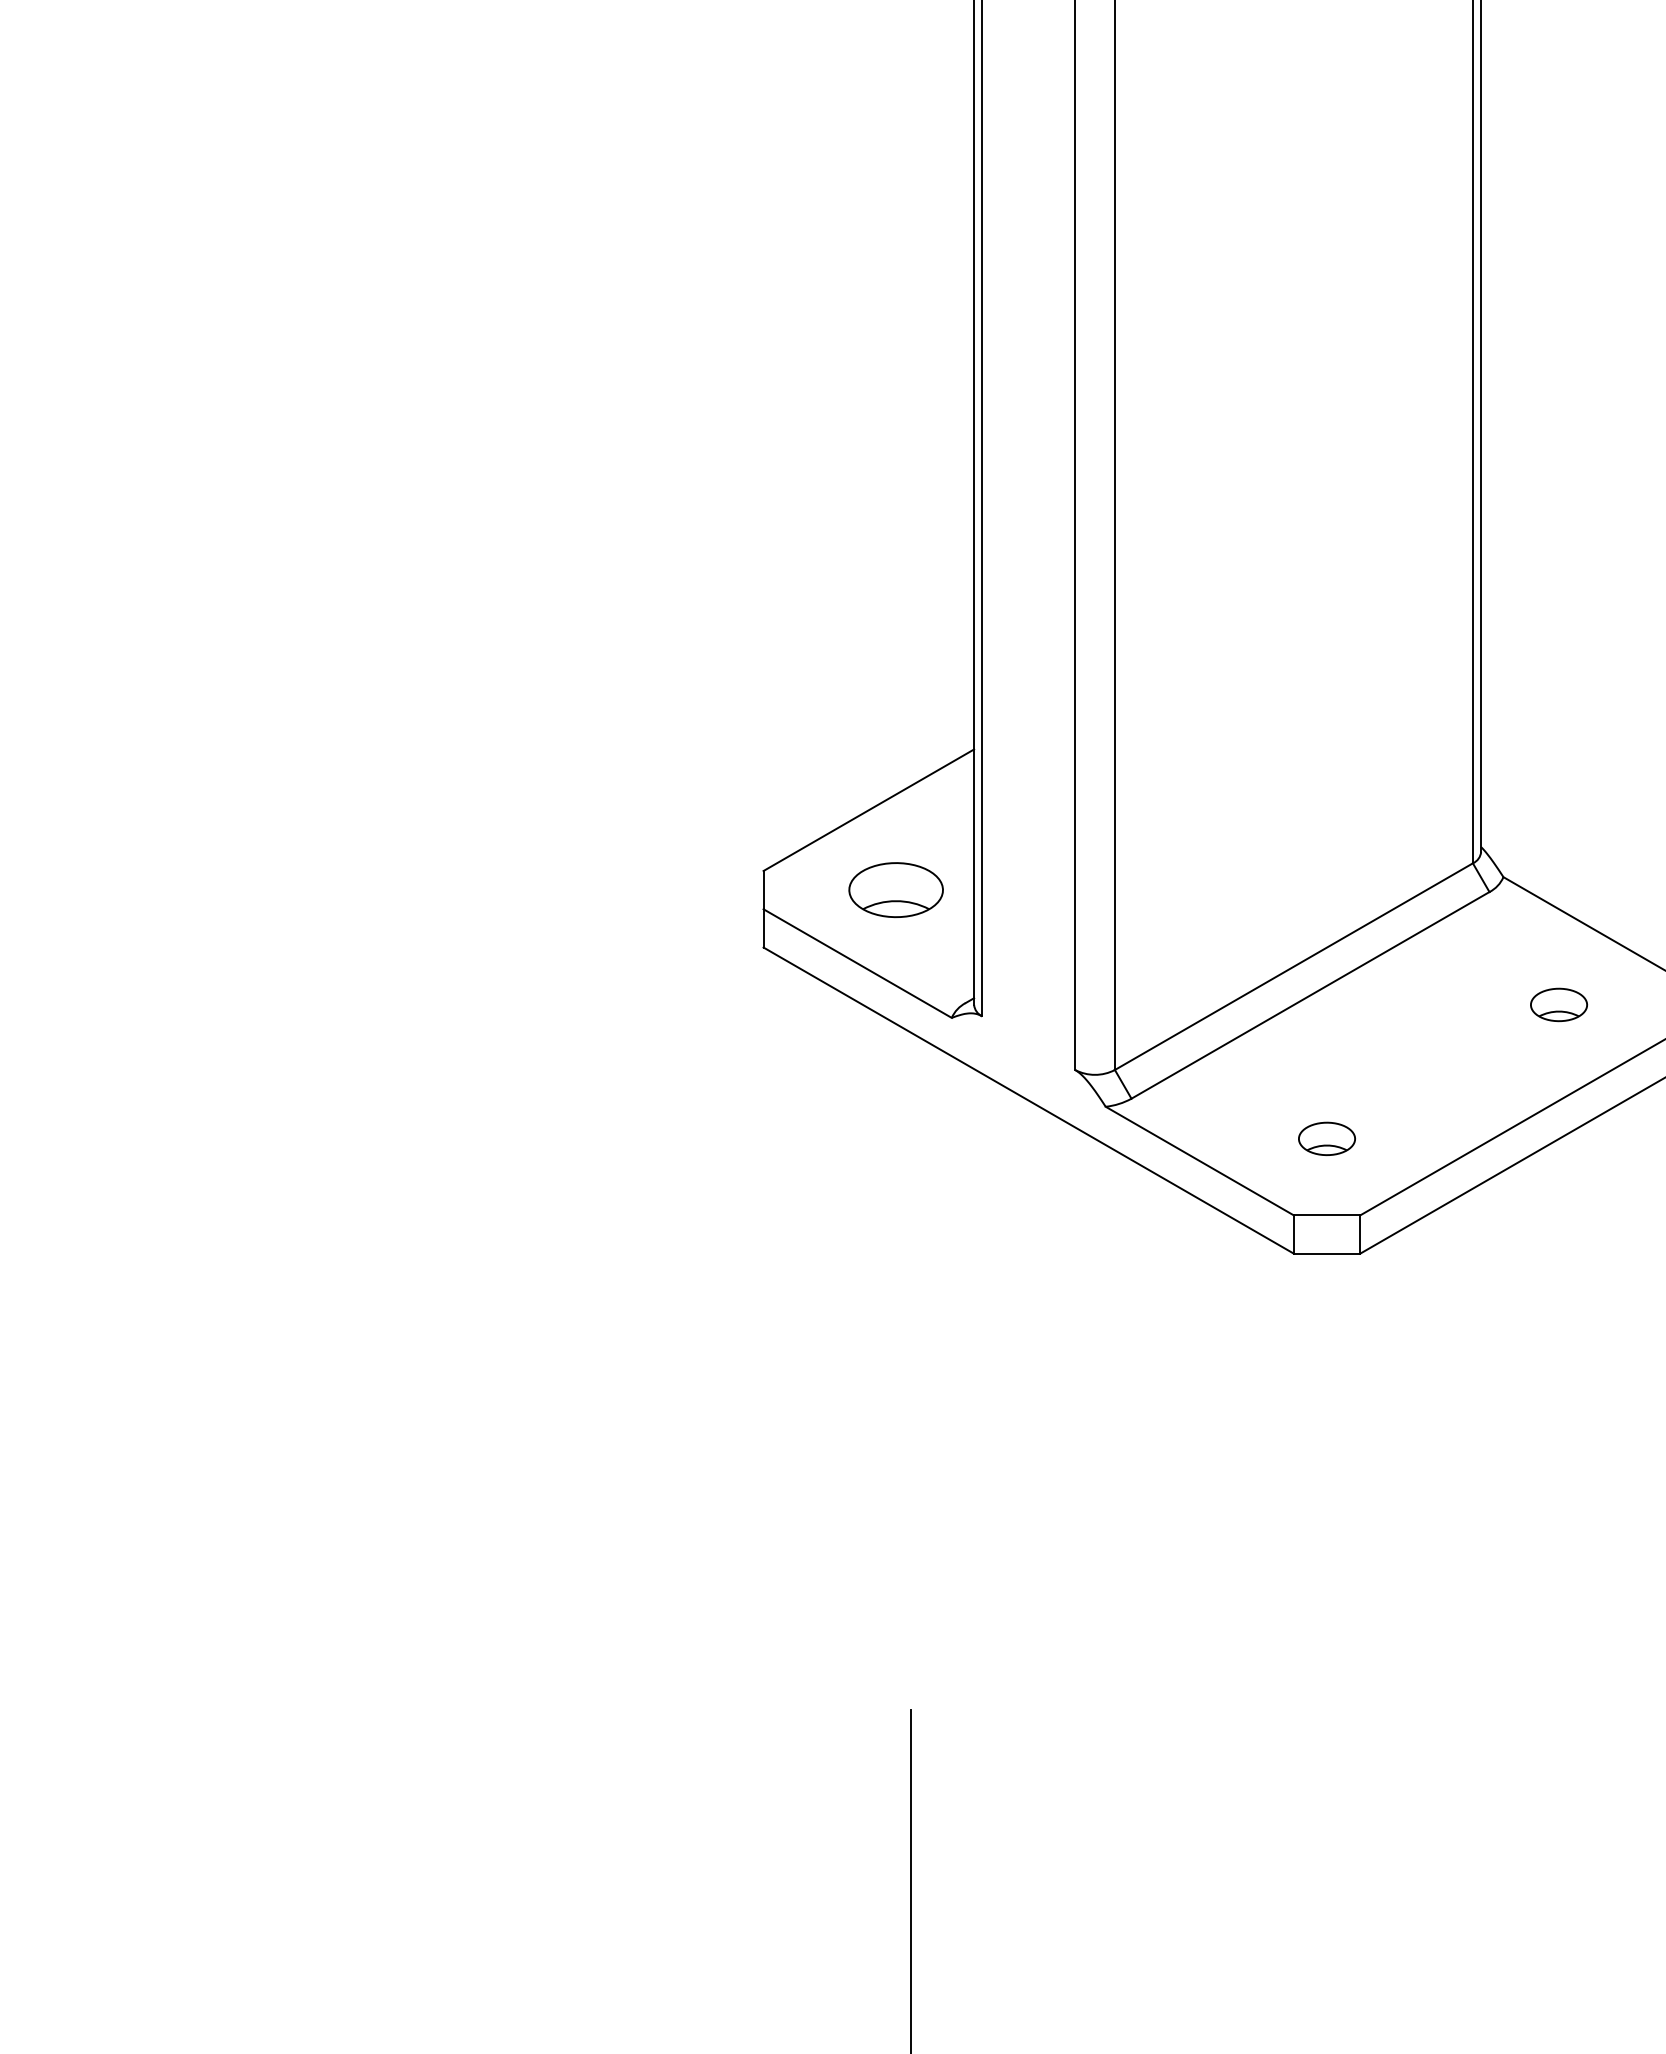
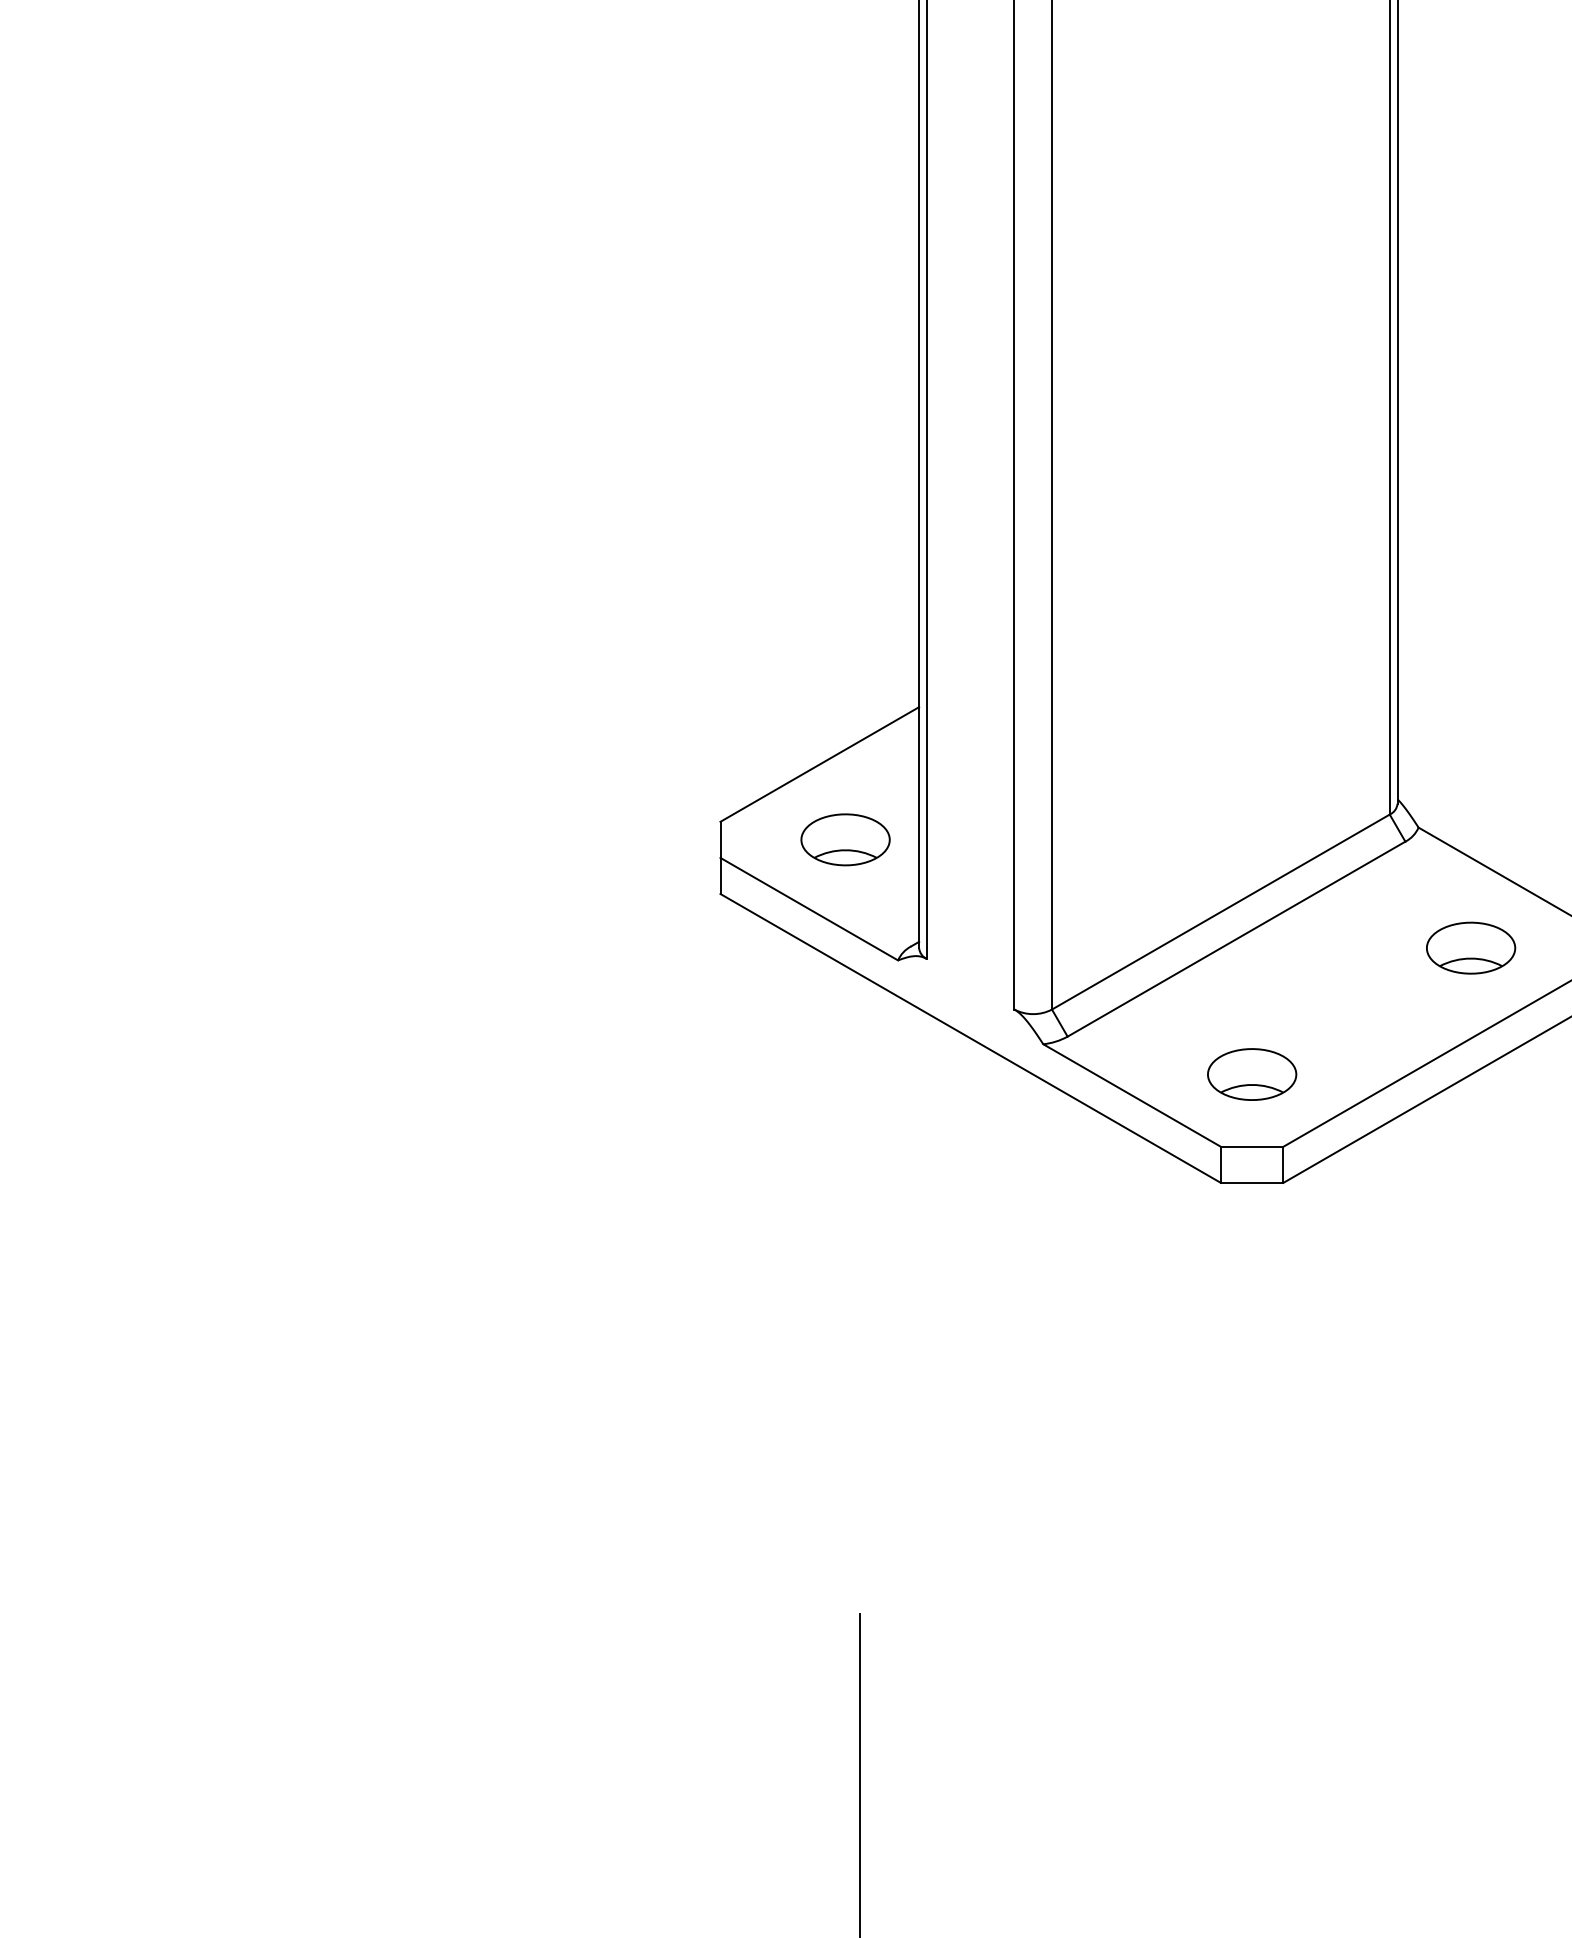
part: (1558, 1004) -> (1470, 947), size x1.67
part: (1326, 1138) -> (1251, 1074), size x1.67

